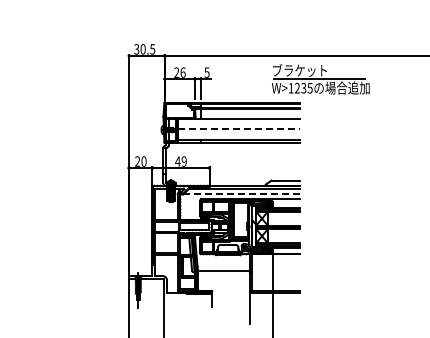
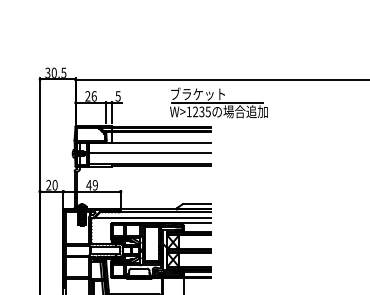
part: (320, 79) -> (218, 103), moved
line: (239, 129) -> (150, 153), dashed -> solid
line: (242, 194) -> (153, 218), dashed -> solid

